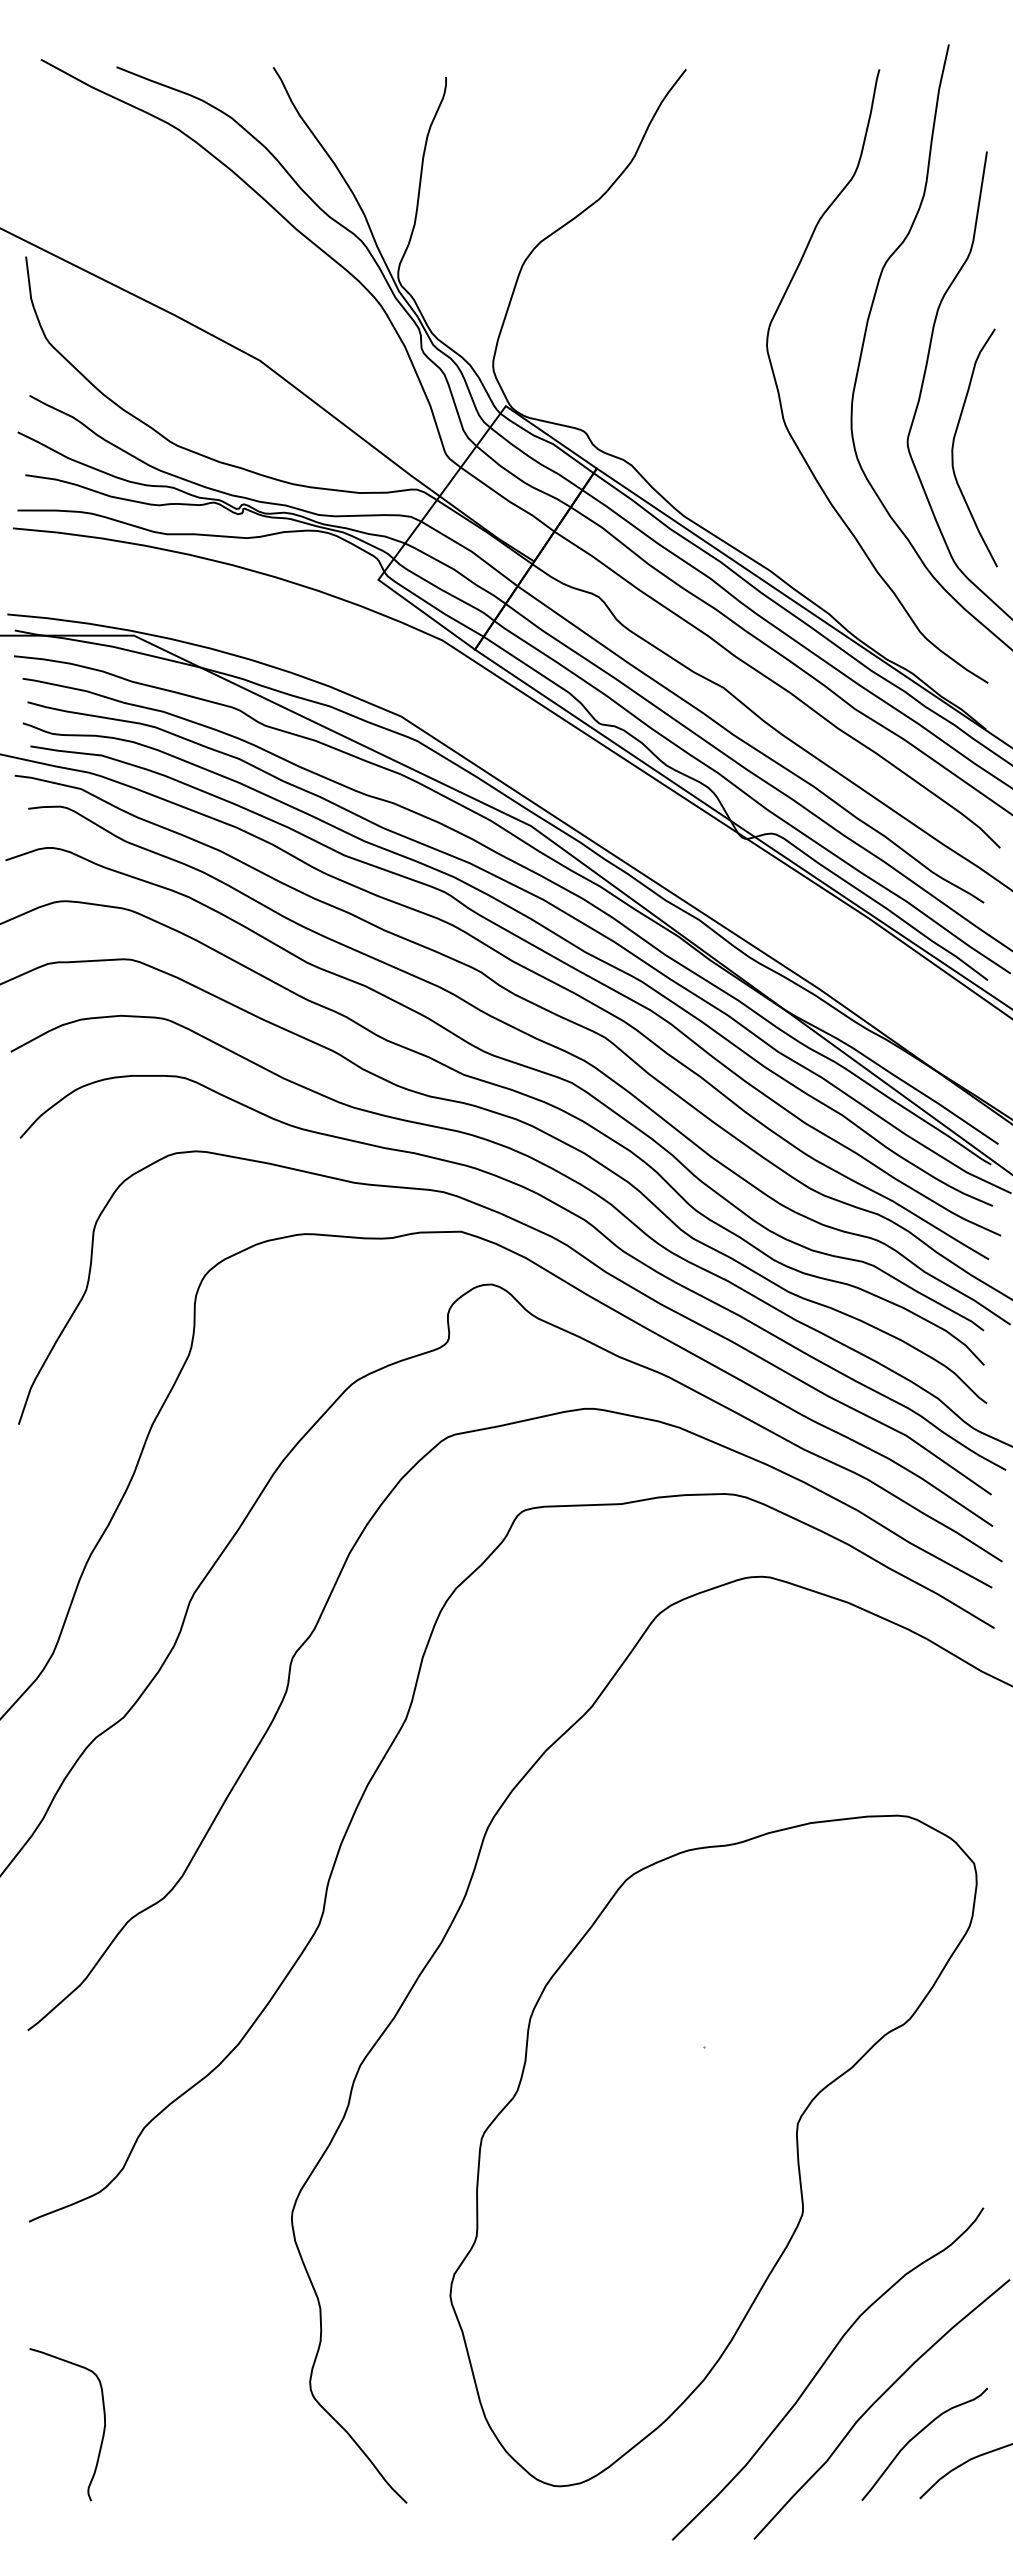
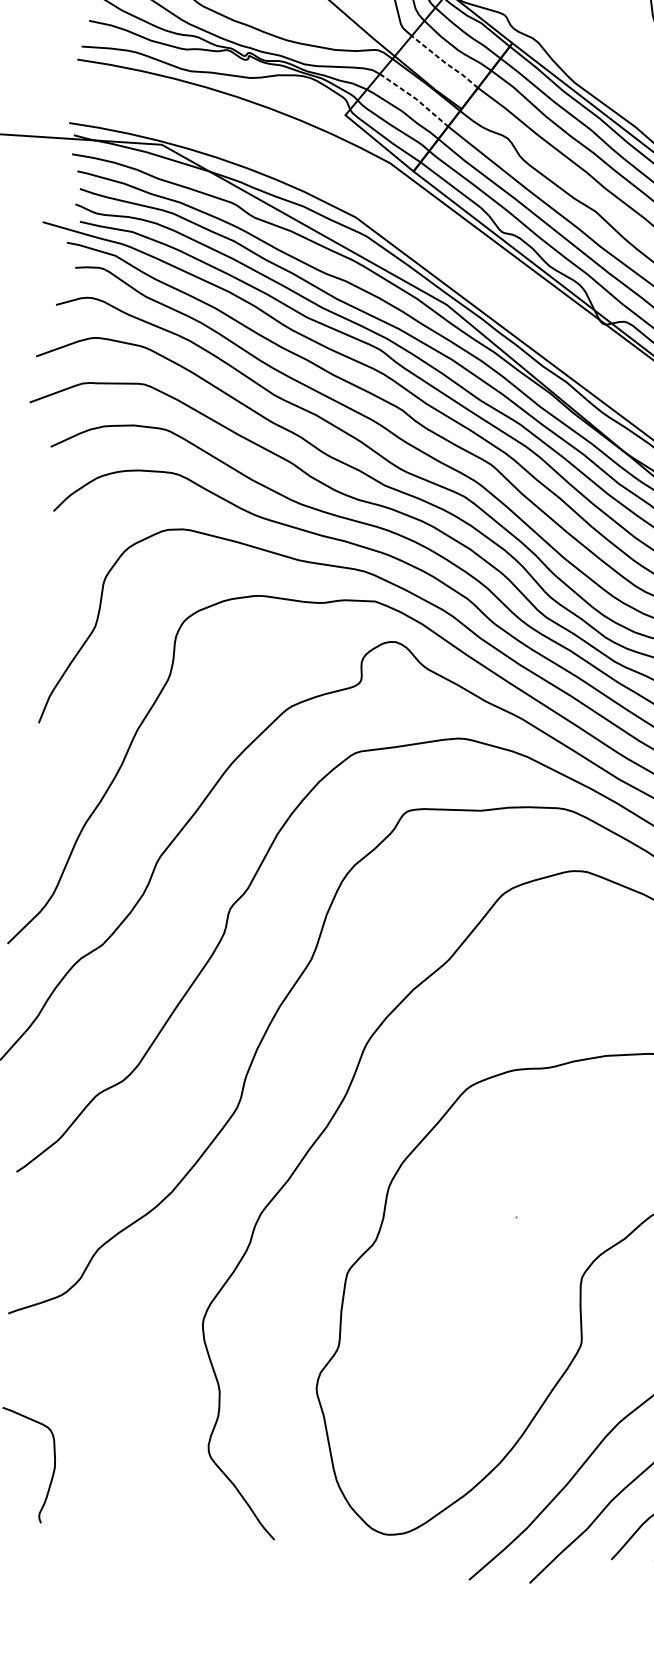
line: (508, 500) -> (445, 62), solid -> dashed
line: (471, 551) -> (415, 98), solid -> dashed

